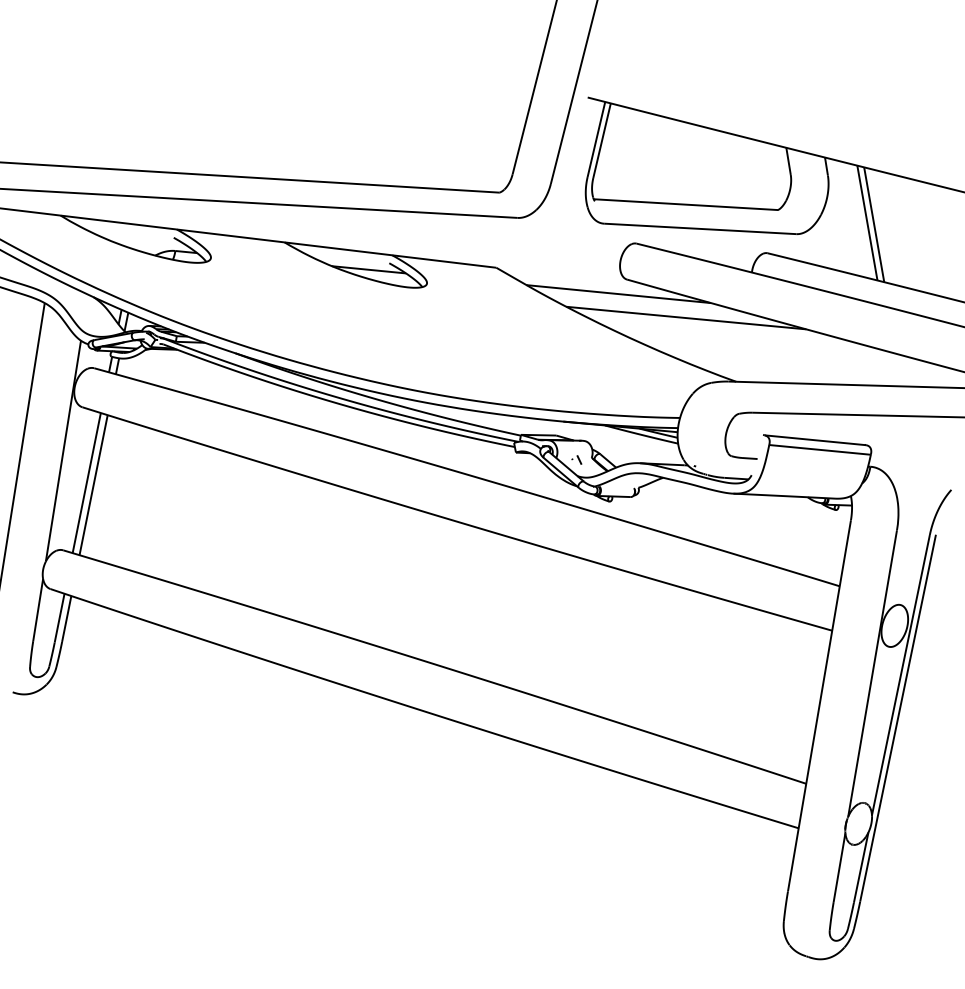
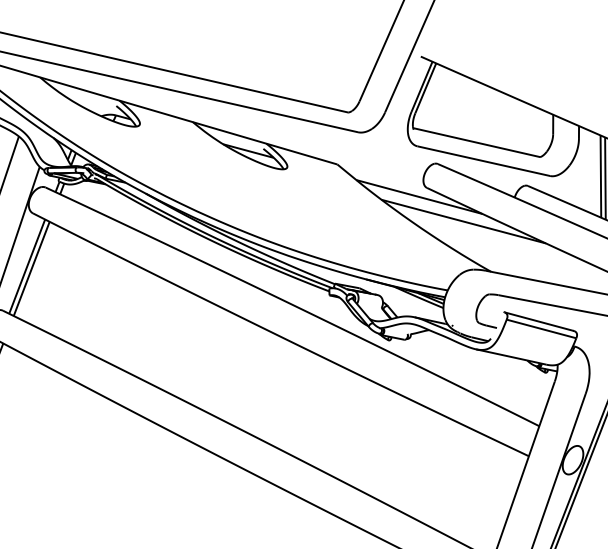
part: (576, 459) -> (370, 307), removed

